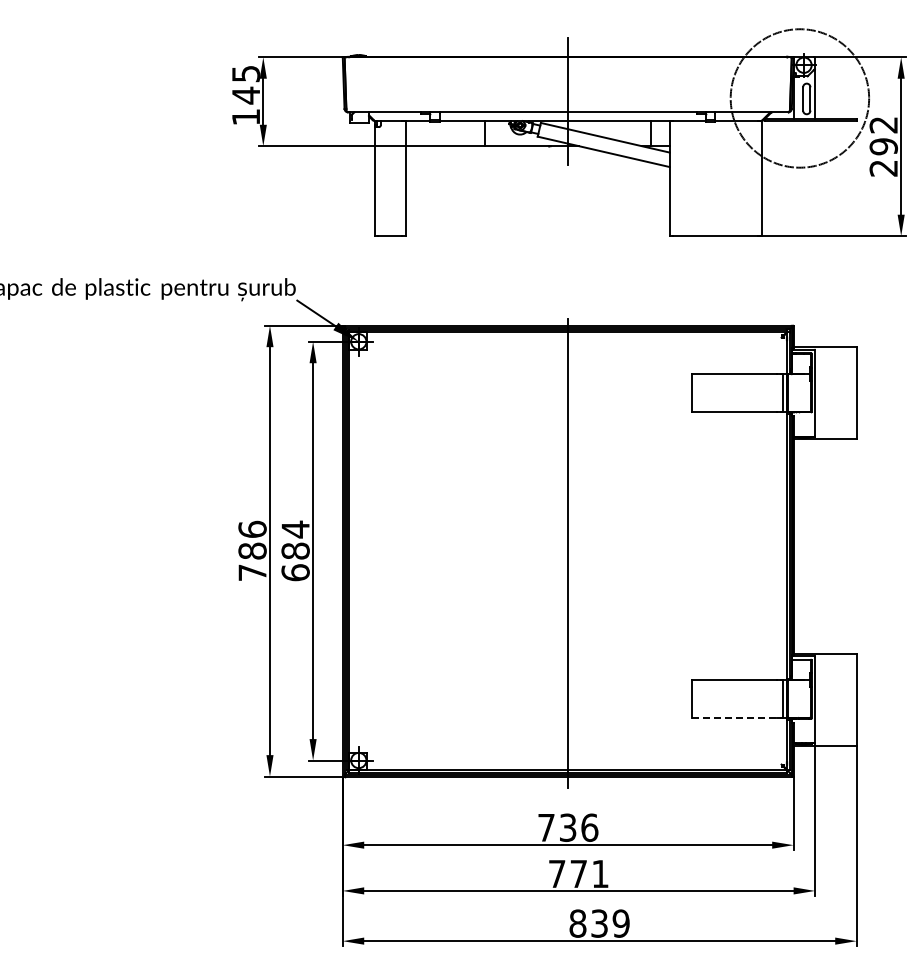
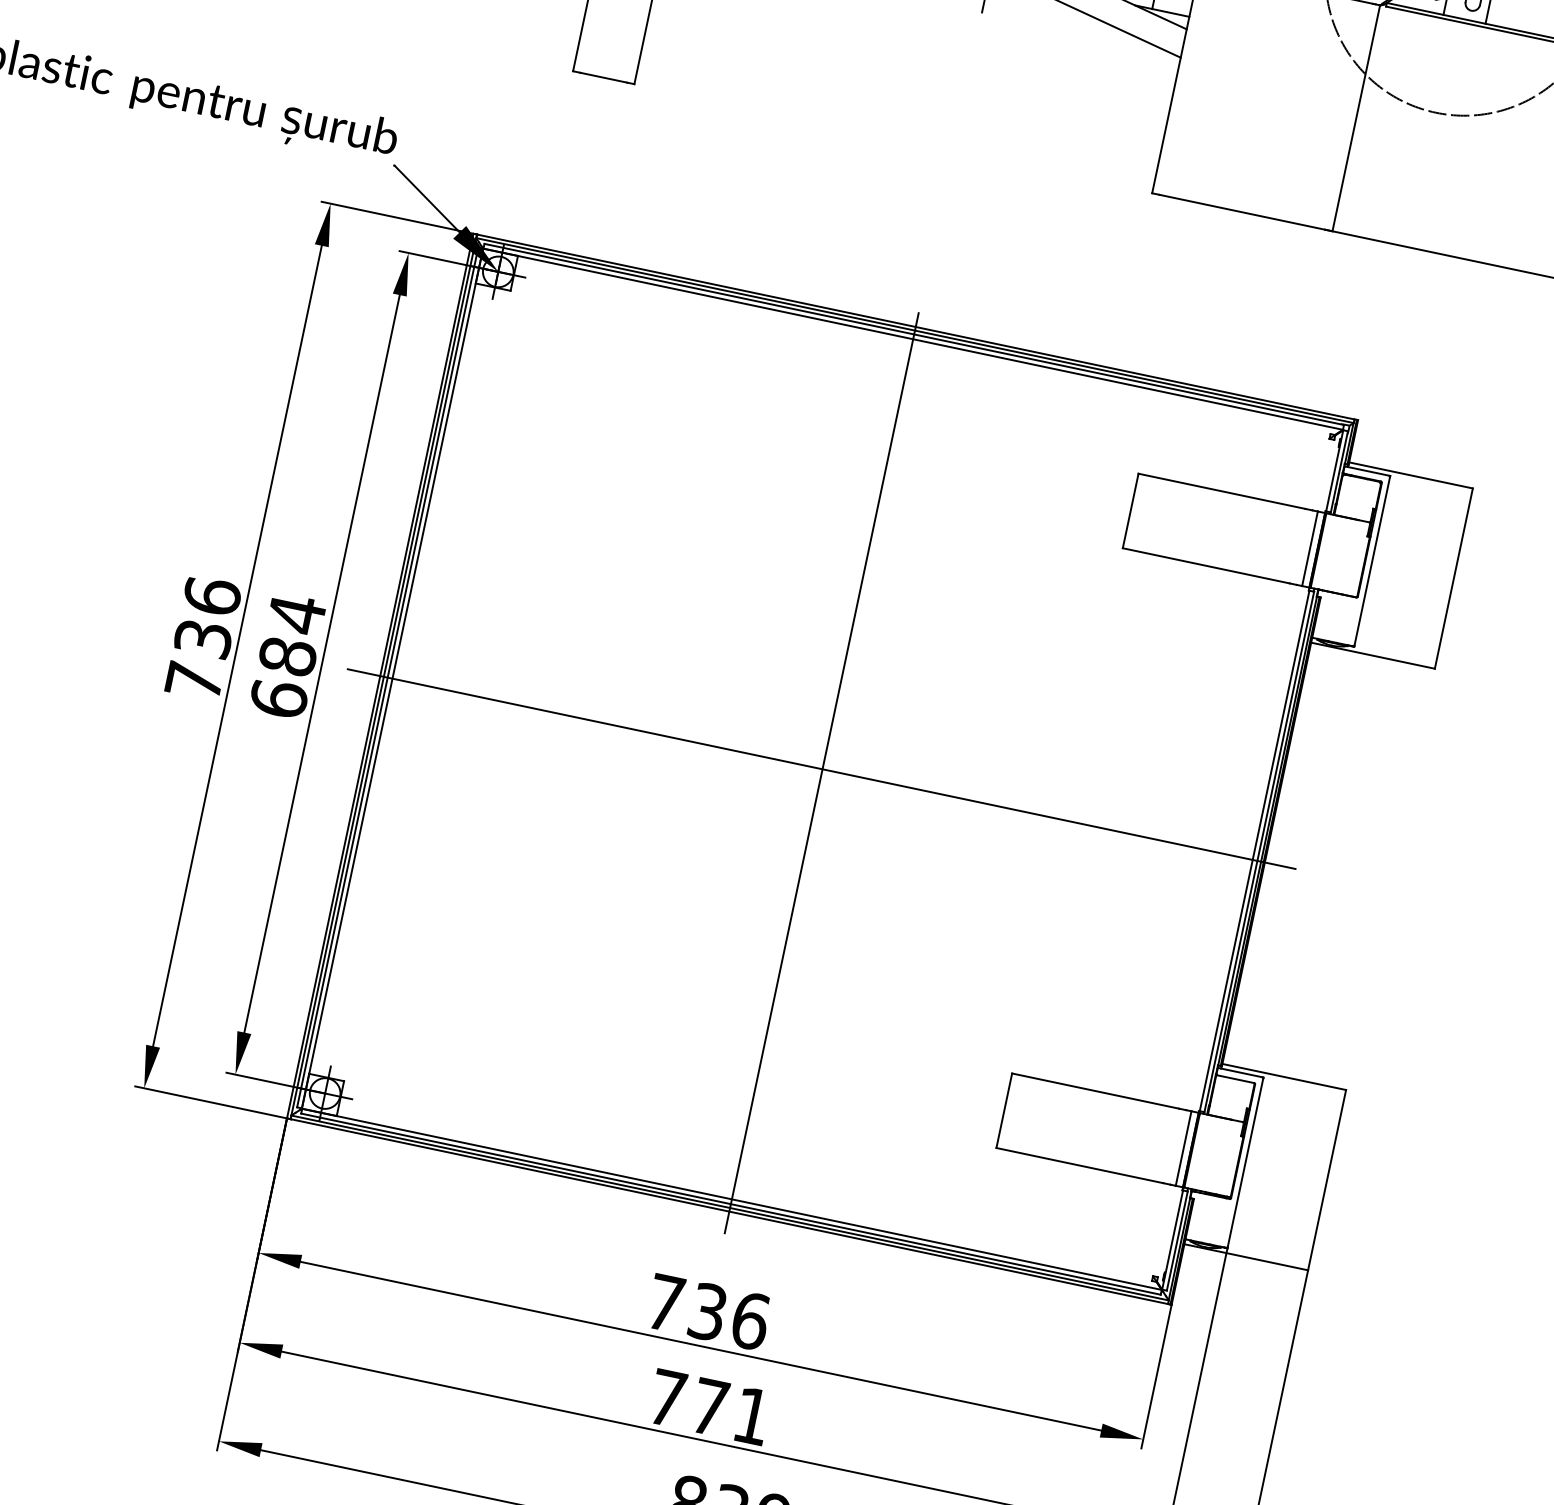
text: (252, 550) -> (203, 637), 786 -> 736
line: (567, 551) -> (821, 769), added
line: (734, 718) -> (1079, 1166), dashed -> solid

